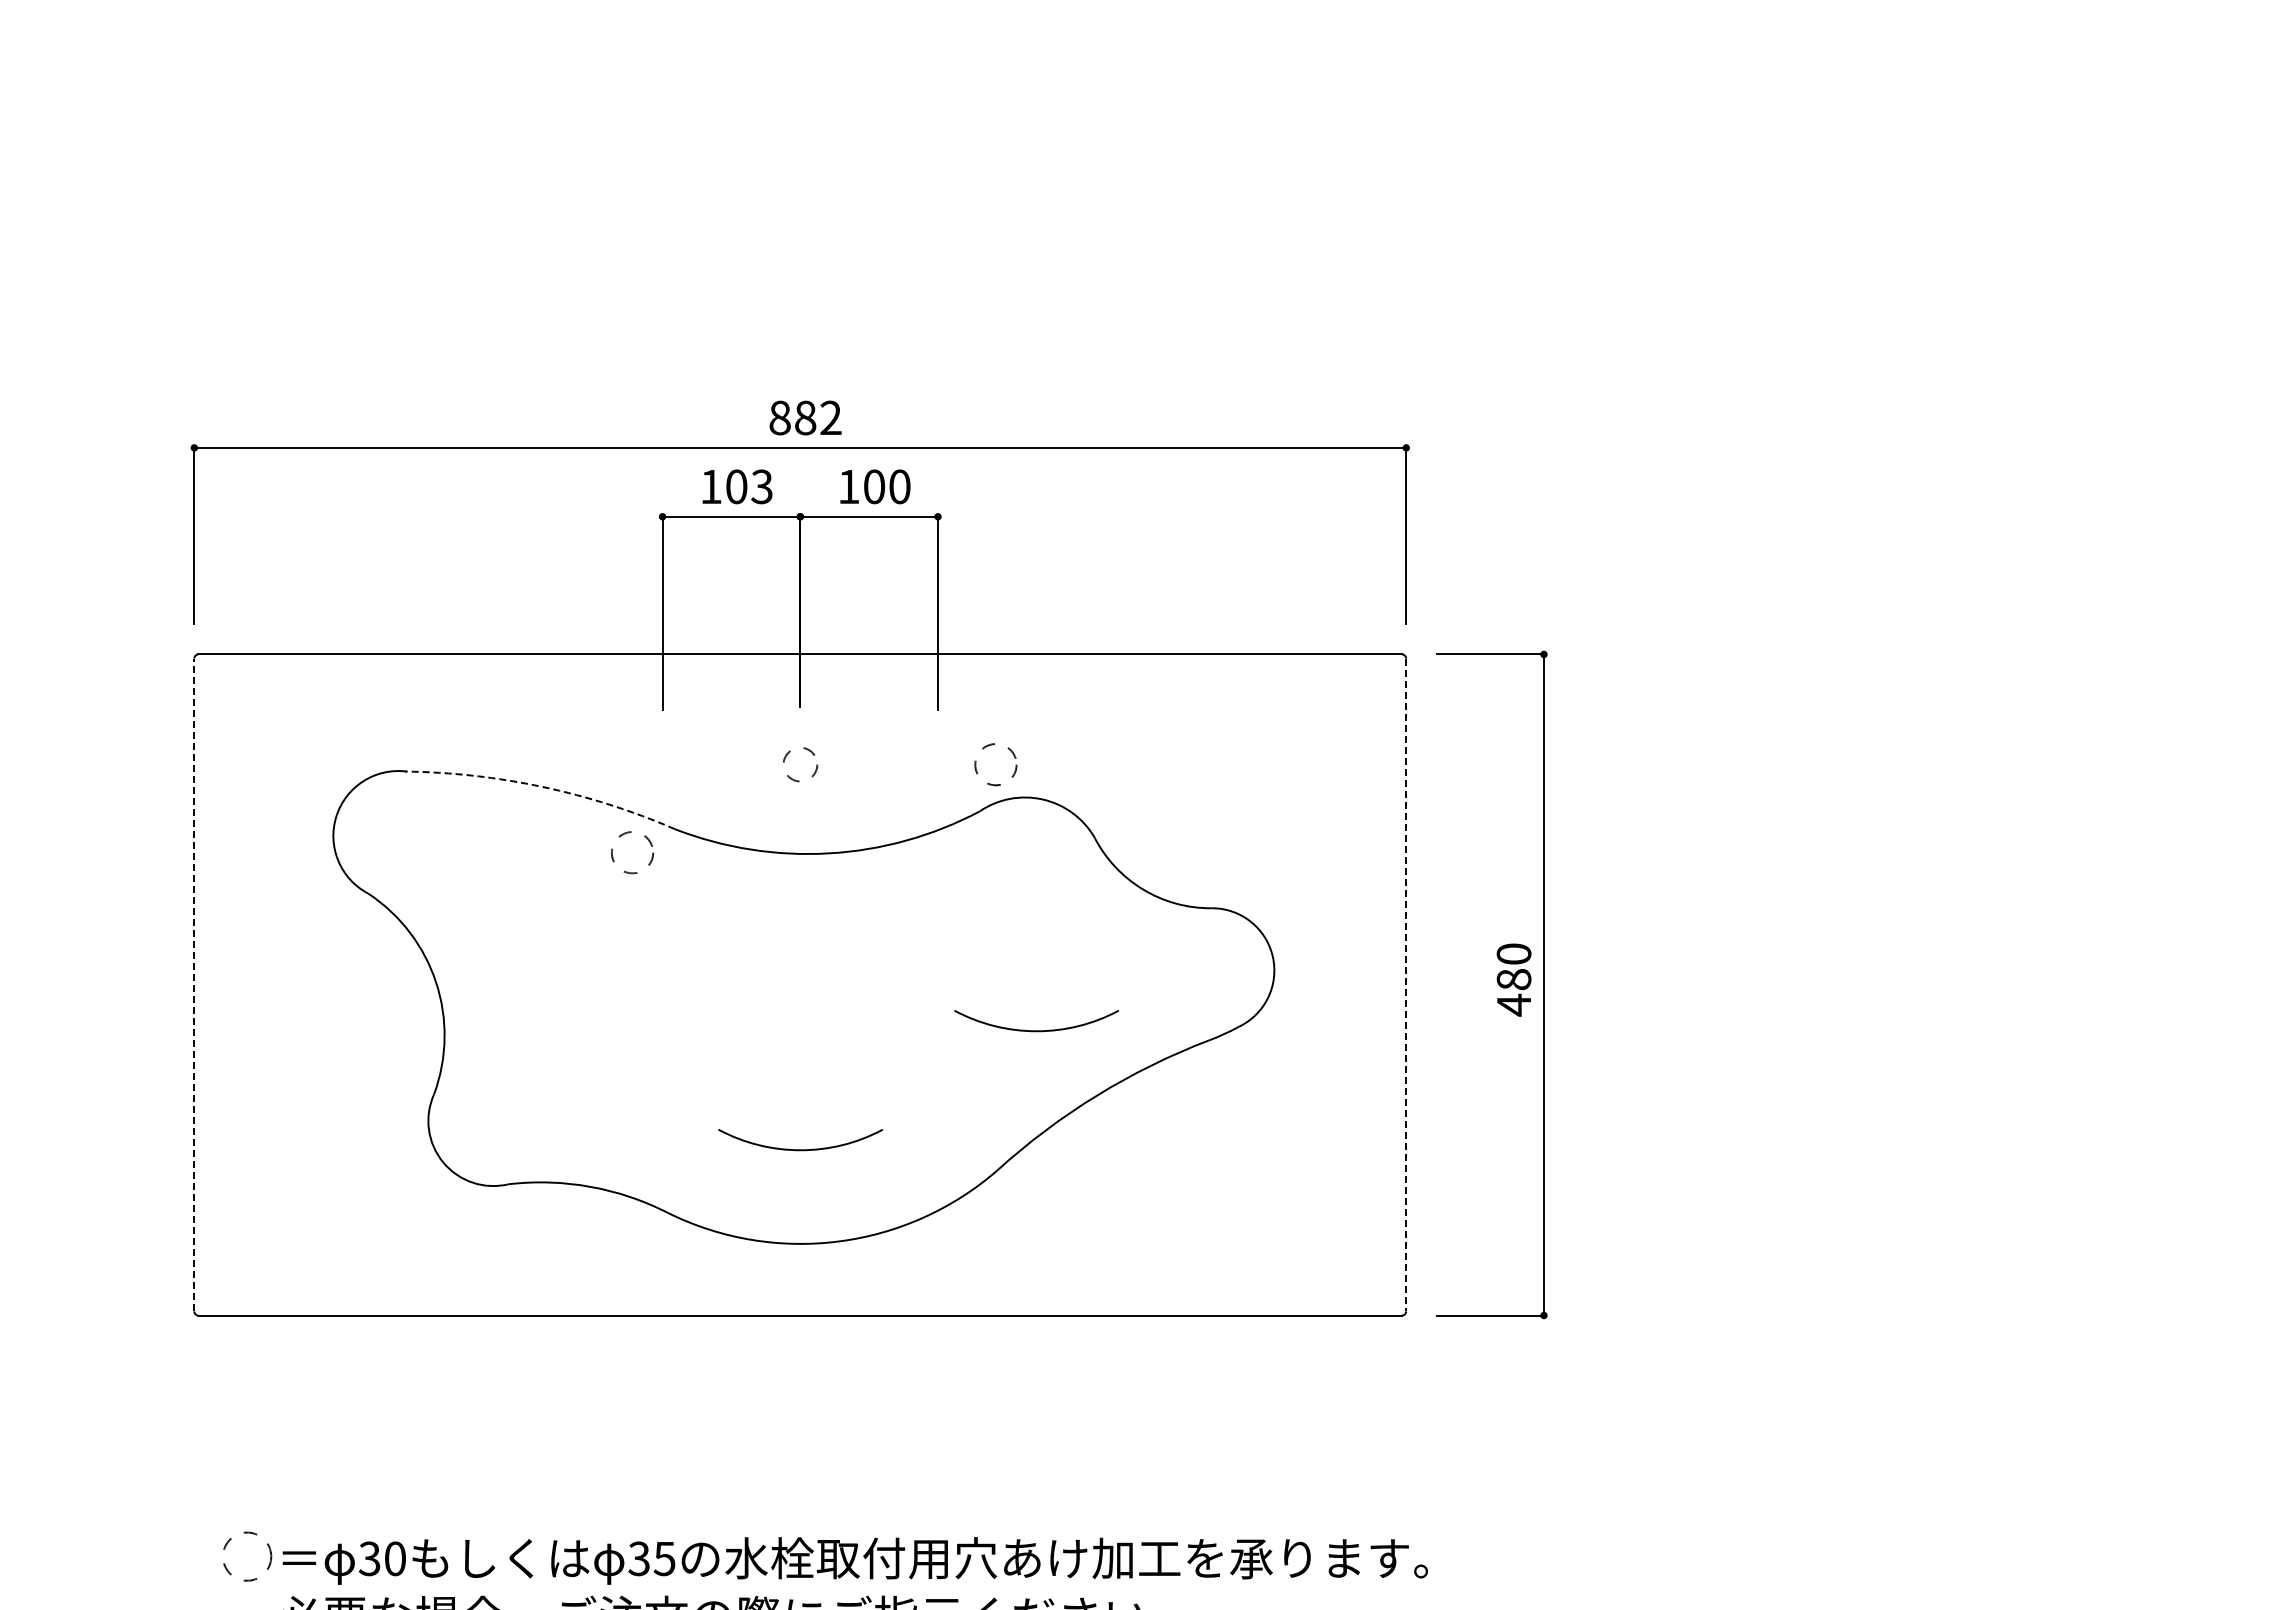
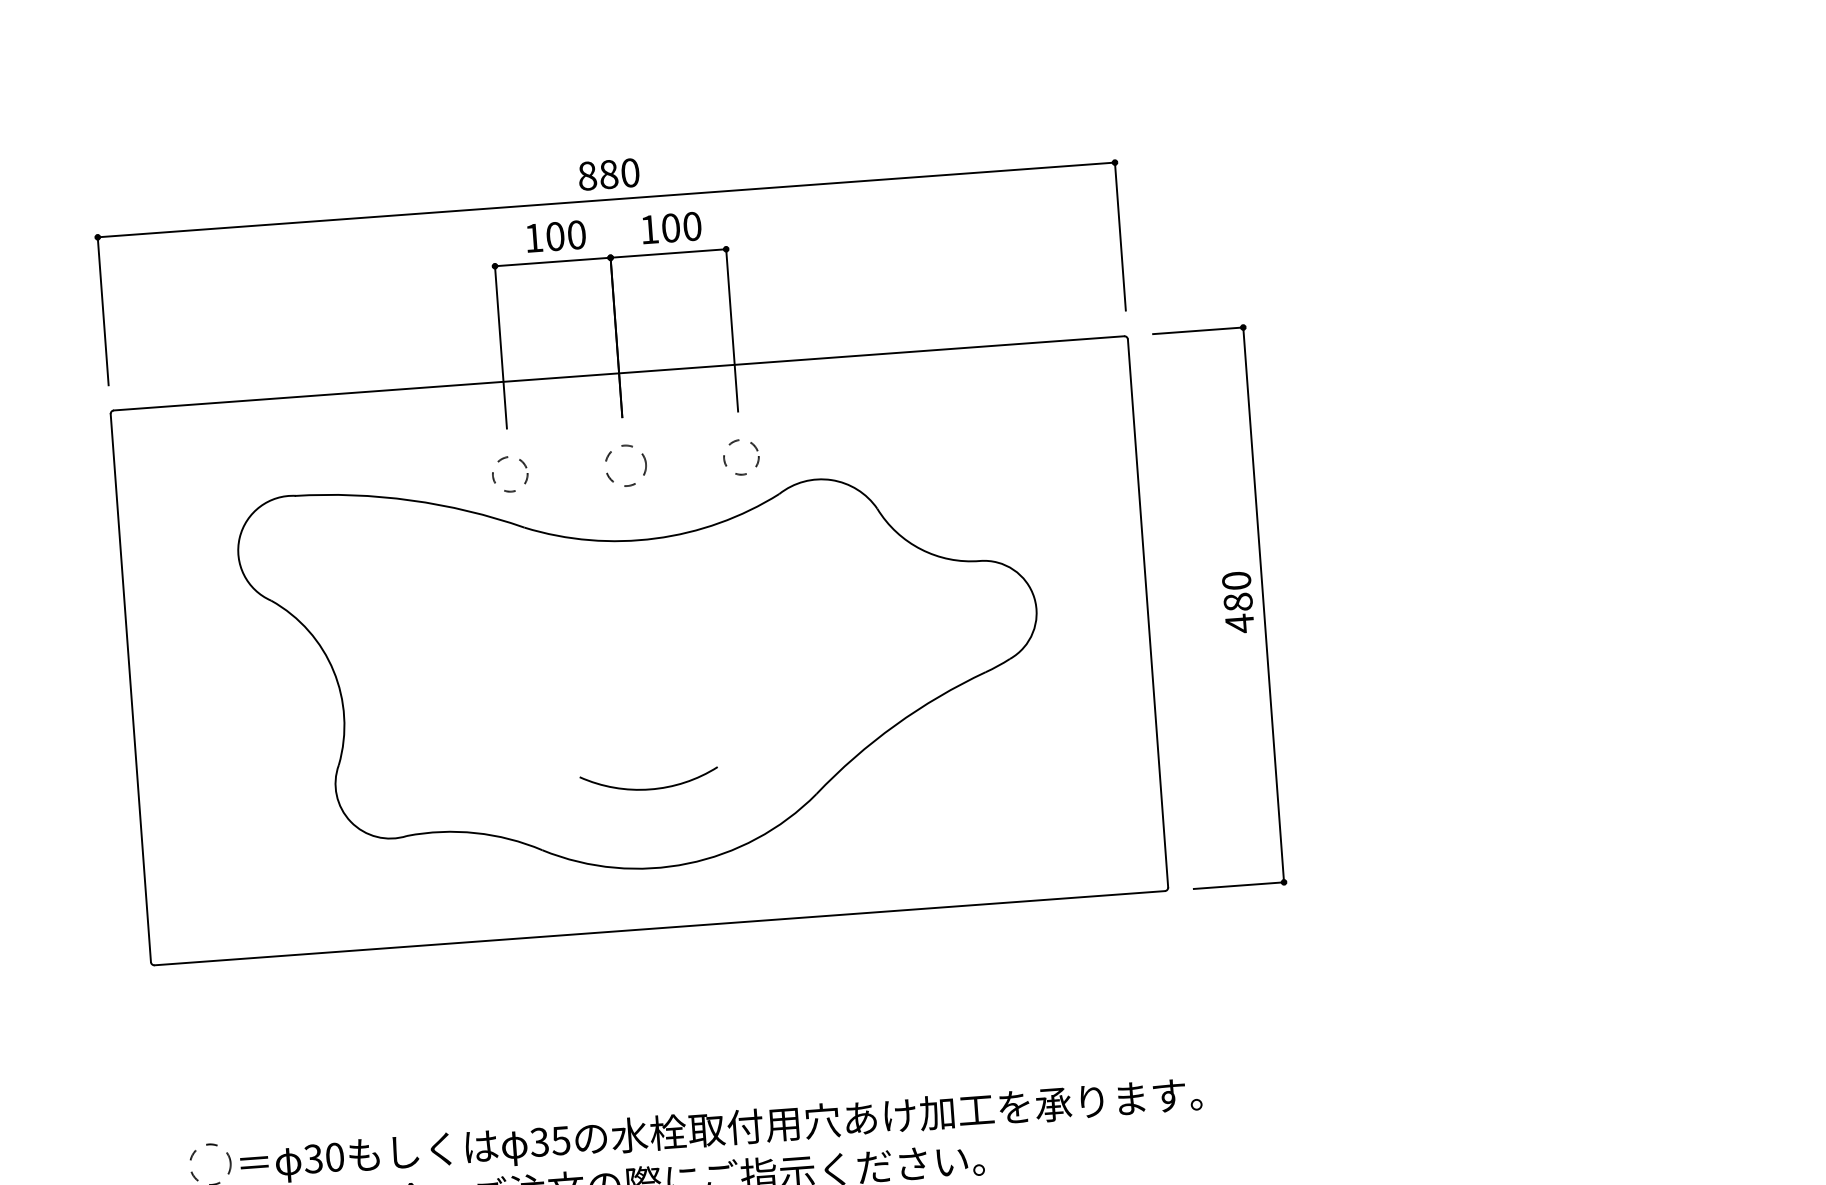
text: (830, 417) -> (629, 172), 882 -> 880
text: (761, 486) -> (576, 234), 103 -> 100
circle: (800, 764) -> (626, 465), size x1.43
circle: (995, 764) -> (741, 457), moved
arc: (542, 786) -> (410, 500), dashed -> solid
circle: (632, 852) -> (510, 474), moved
line: (194, 984) -> (130, 687), dashed -> solid
line: (1406, 985) -> (1148, 613), dashed -> solid
arc: (1036, 1030) -> (840, 674), removed

